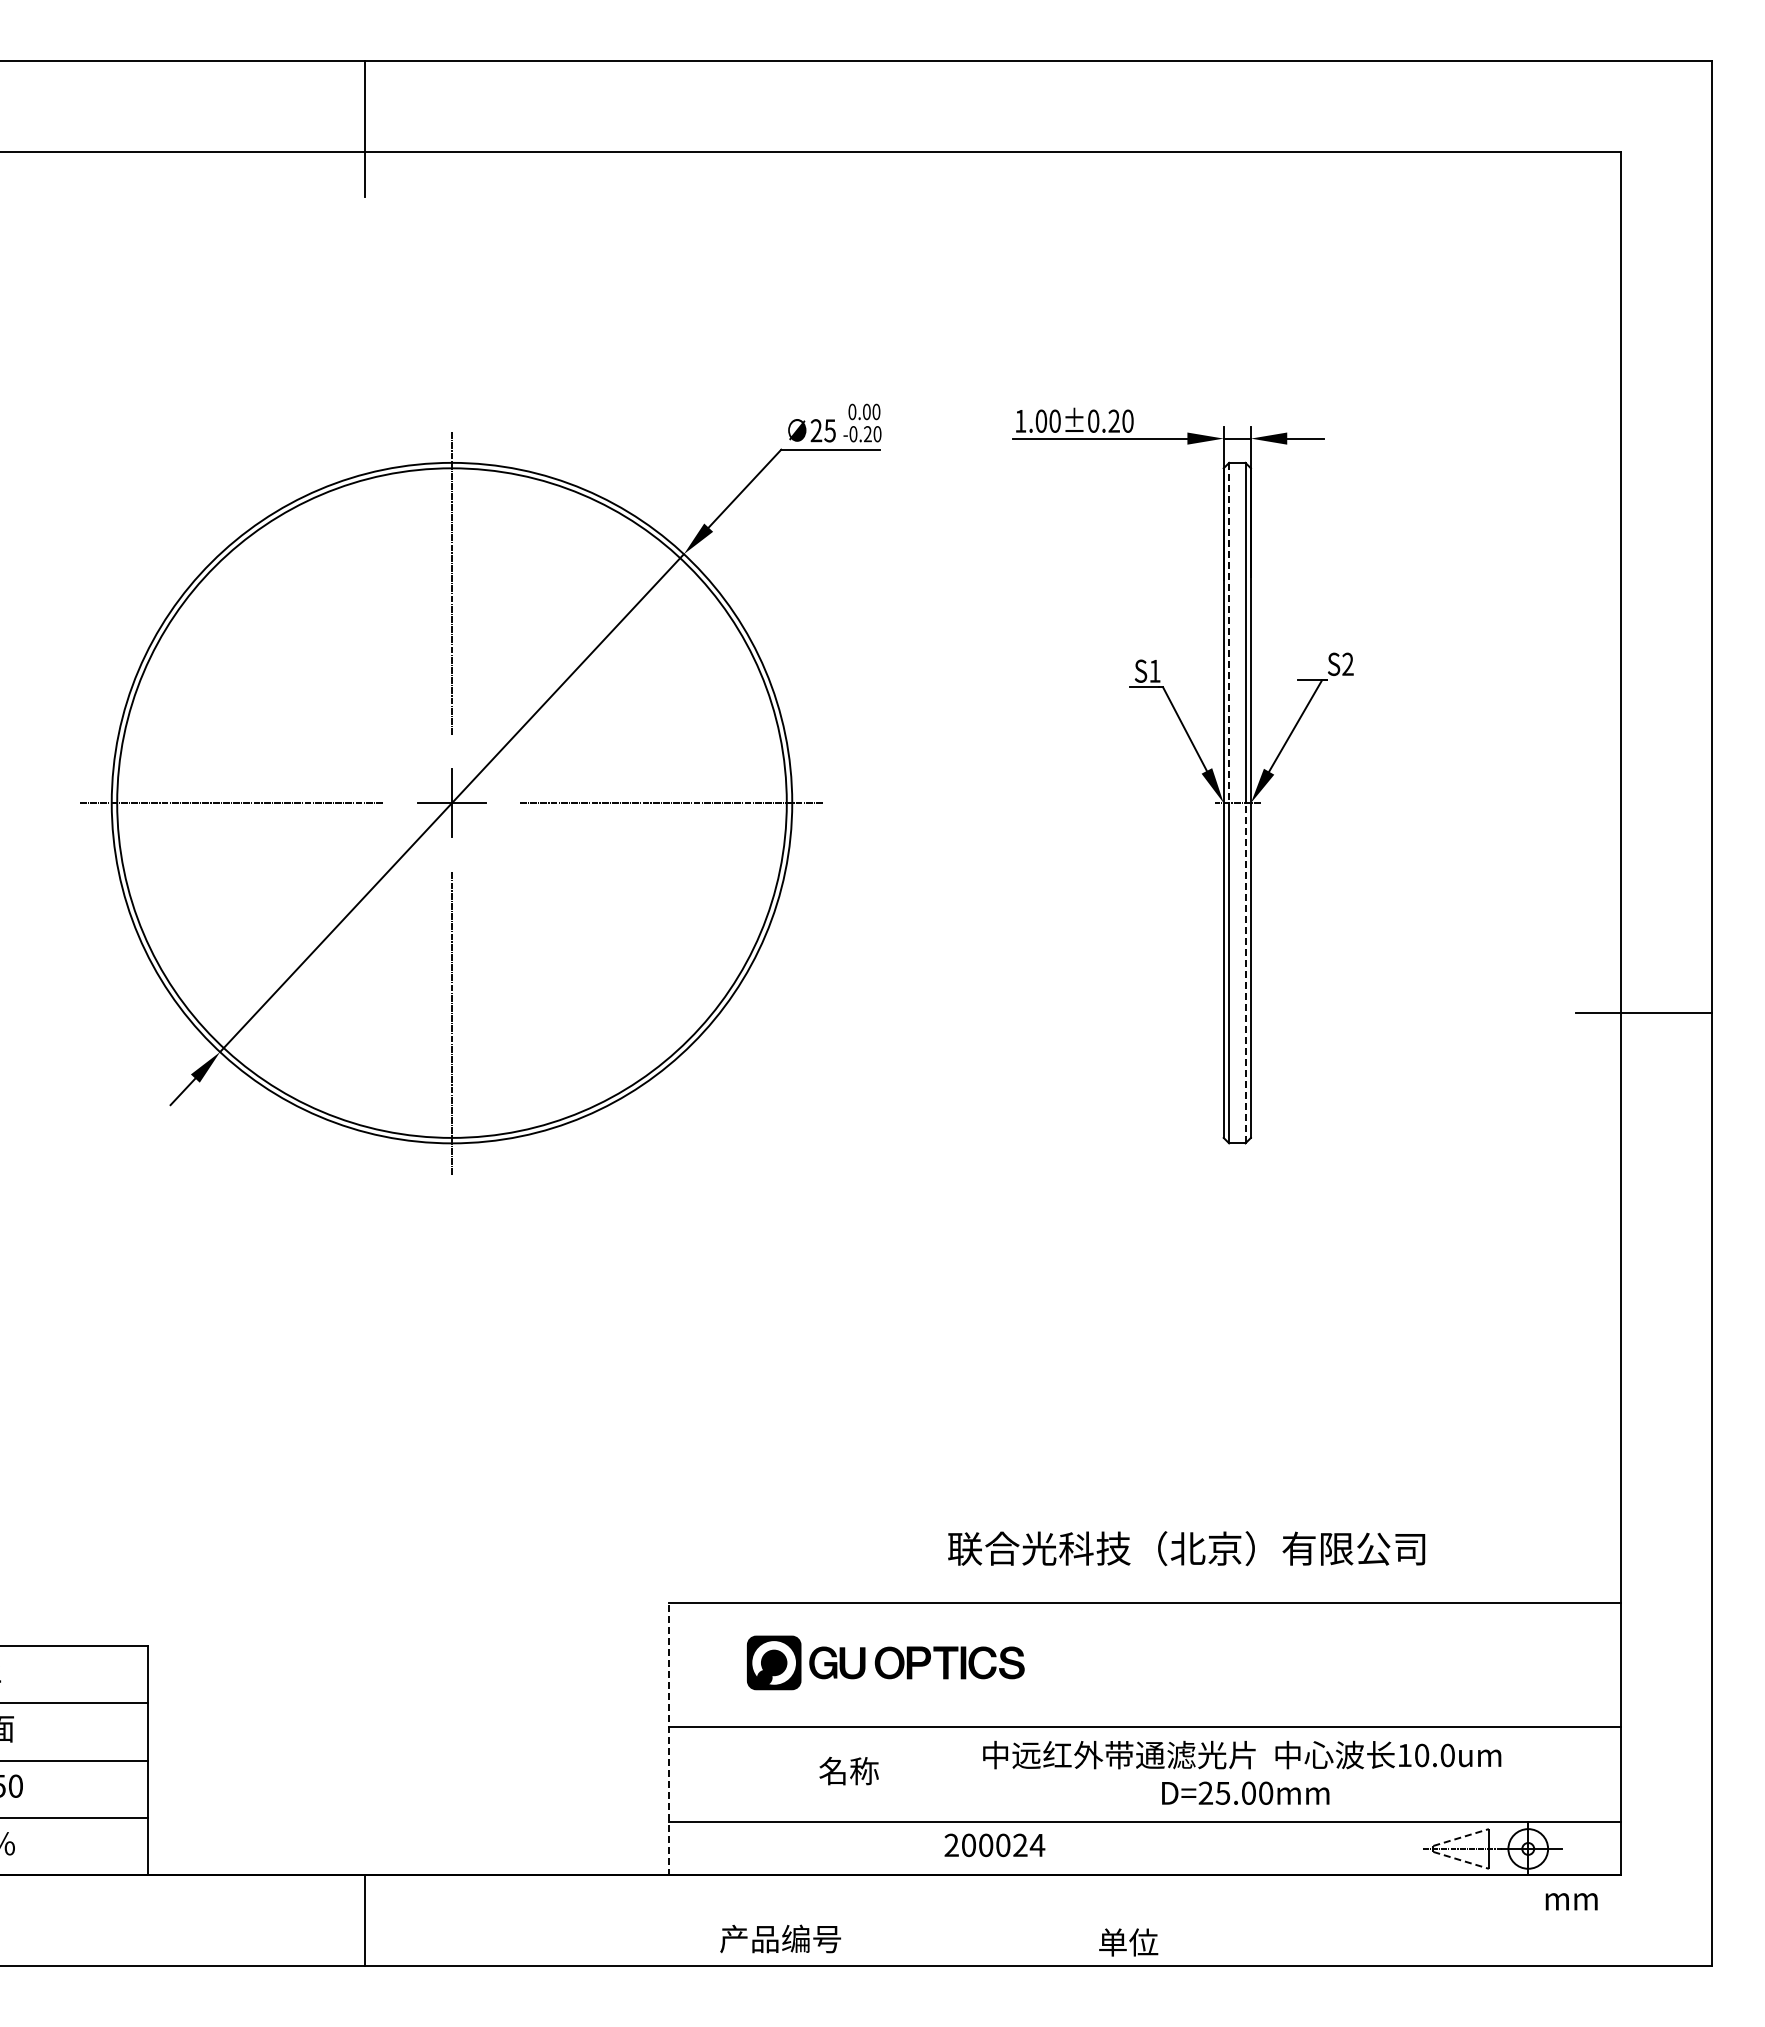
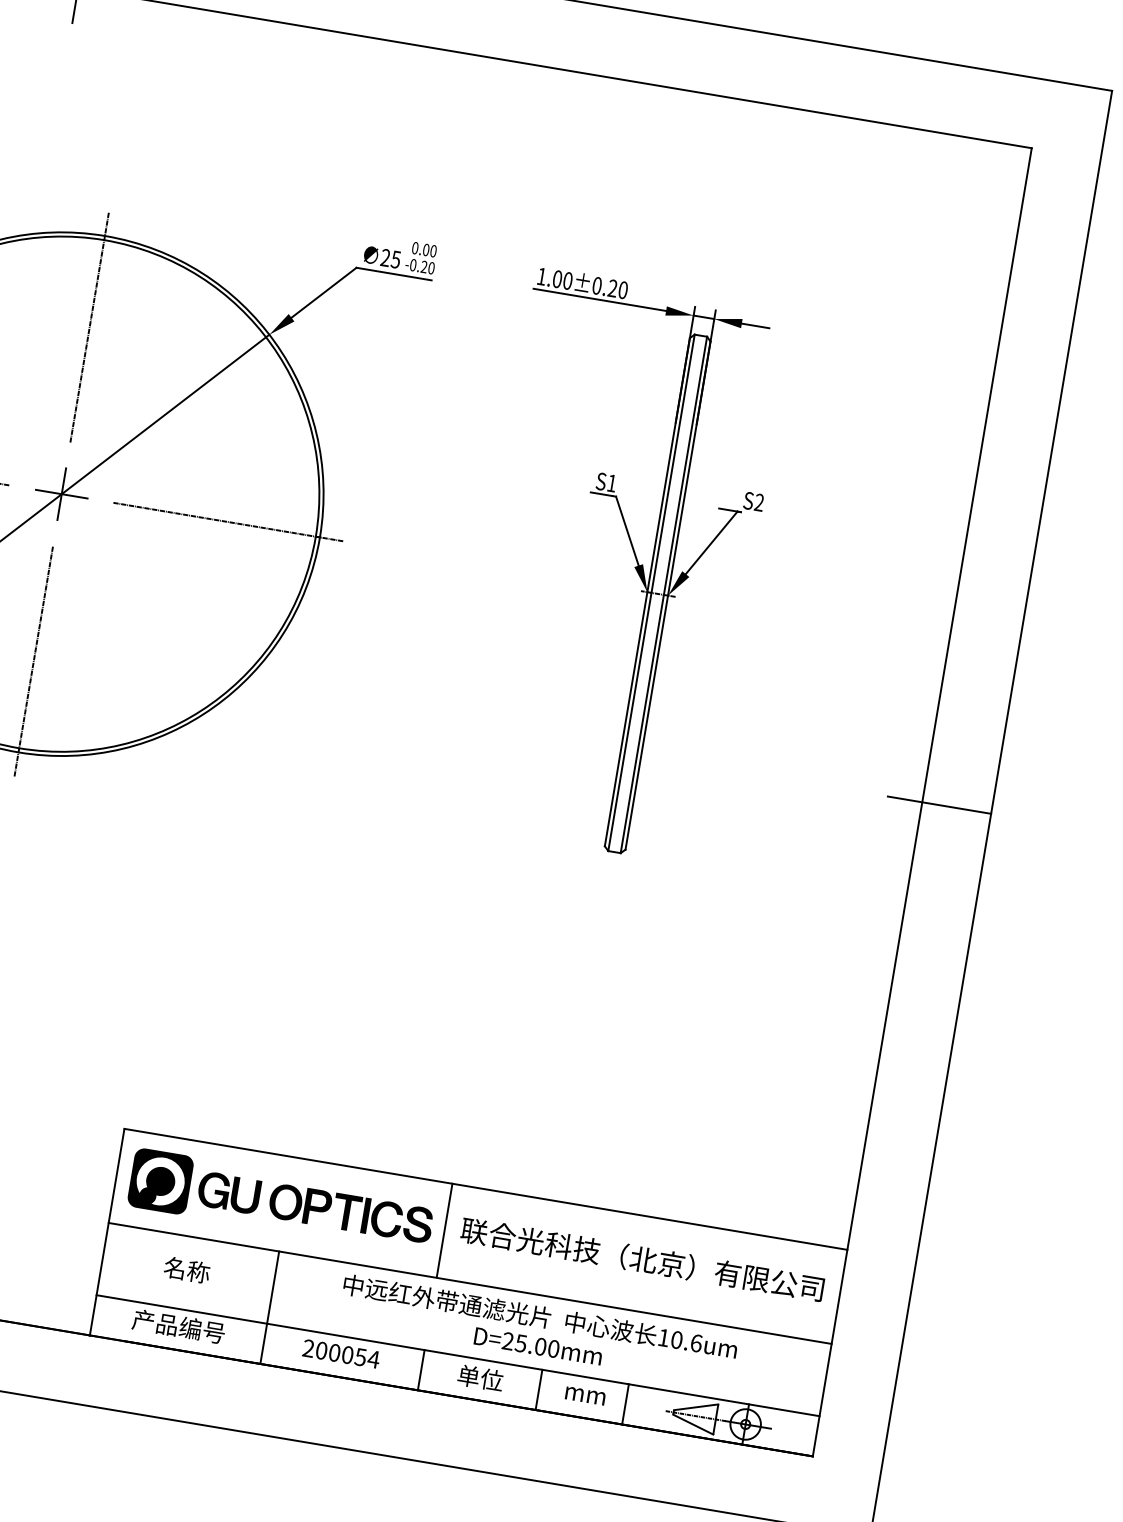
line: (1229, 633) -> (673, 464), dashed -> solid
line: (1245, 972) -> (642, 723), dashed -> solid
text: (1186, 1548) -> (642, 1259), moved
part: (885, 1662) -> (281, 1201), size x1.43
line: (1100, 1664) -> (444, 1230), added
line: (668, 1739) -> (107, 1232), dashed -> solid
text: (1447, 1755) -> (696, 1343), 10.0um -> 10.6um
text: (848, 1771) -> (186, 1270), moved
line: (893, 1801) -> (270, 1307), added
line: (1461, 1837) -> (696, 1407), dashed -> solid
text: (1020, 1845) -> (360, 1357), 200024 -> 200054
line: (1100, 1848) -> (421, 1369), added
line: (1255, 1848) -> (538, 1389), added
line: (1369, 1848) -> (625, 1403), added
line: (1461, 1860) -> (693, 1424), dashed -> solid
text: (1571, 1901) -> (585, 1395), moved
text: (780, 1938) -> (178, 1326), moved
text: (1128, 1942) -> (480, 1378), moved

